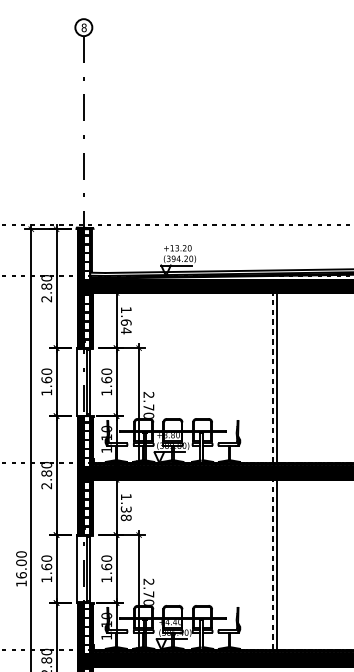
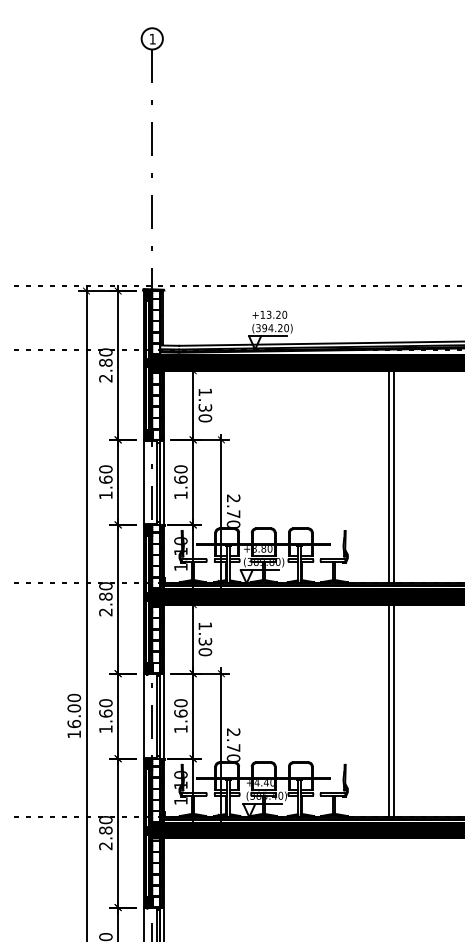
text: (84, 27) -> (152, 38), 8 -> 1
text: (126, 326) -> (205, 412), 1.64 -> 1.30
line: (272, 377) -> (388, 476), dashed -> solid
line: (93, 382) -> (164, 482), added
text: (125, 518) -> (204, 652), 1.38 -> 1.30
line: (272, 564) -> (388, 710), dashed -> solid
line: (93, 569) -> (164, 716), added

